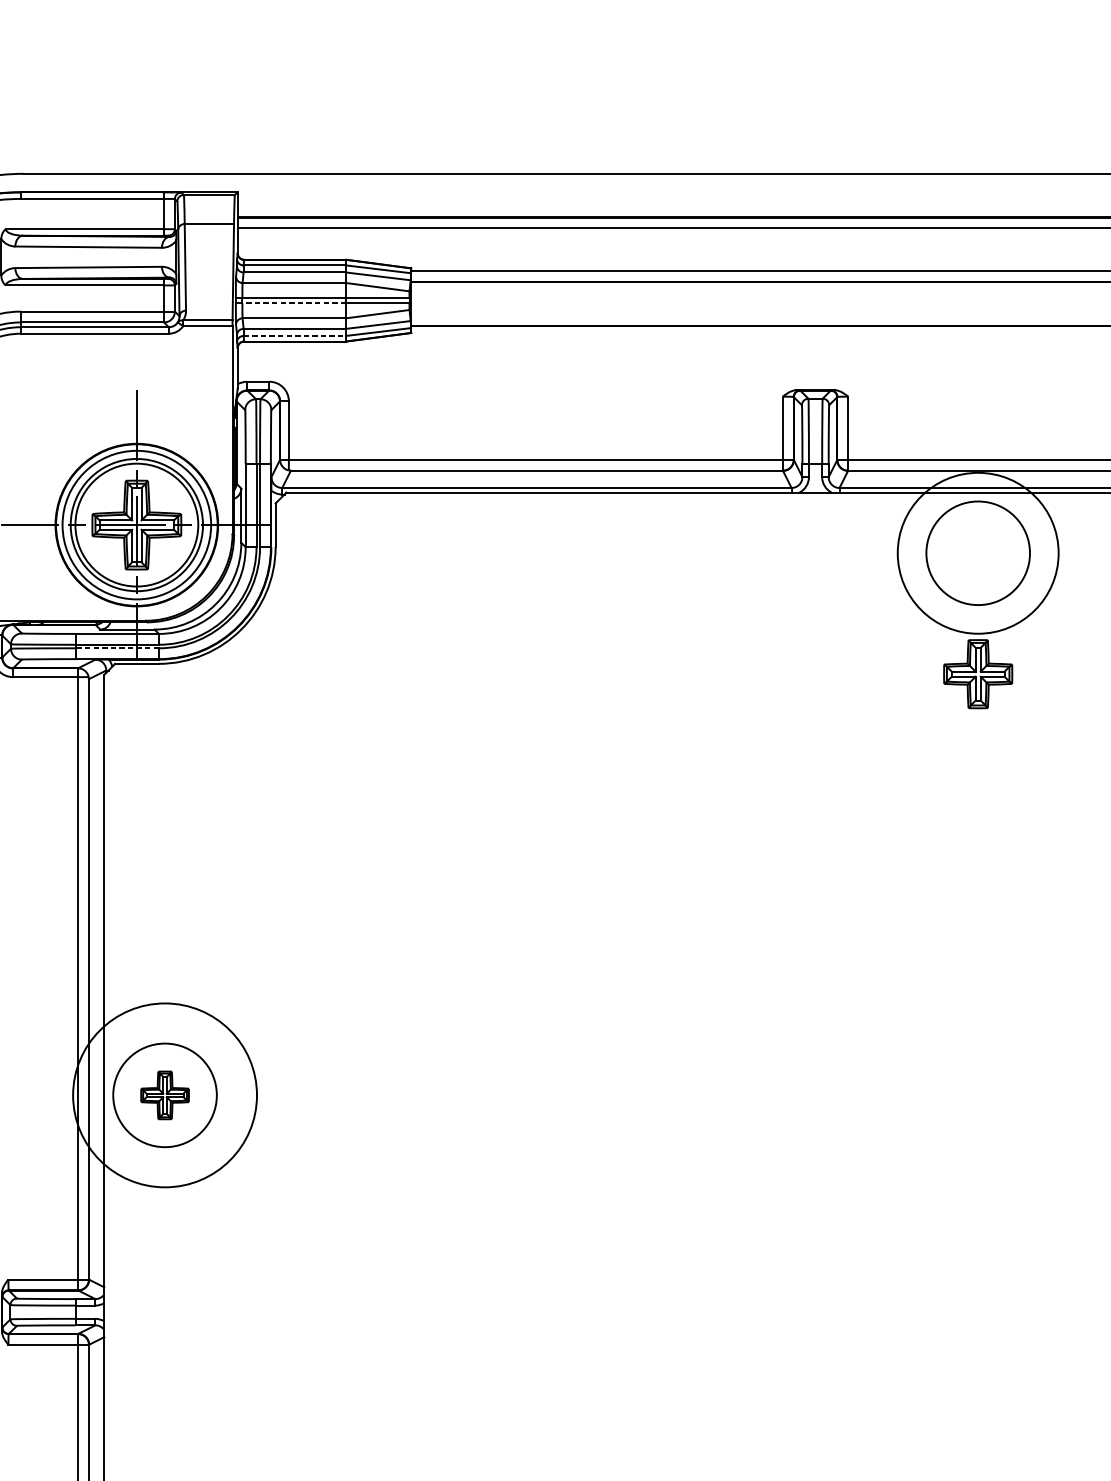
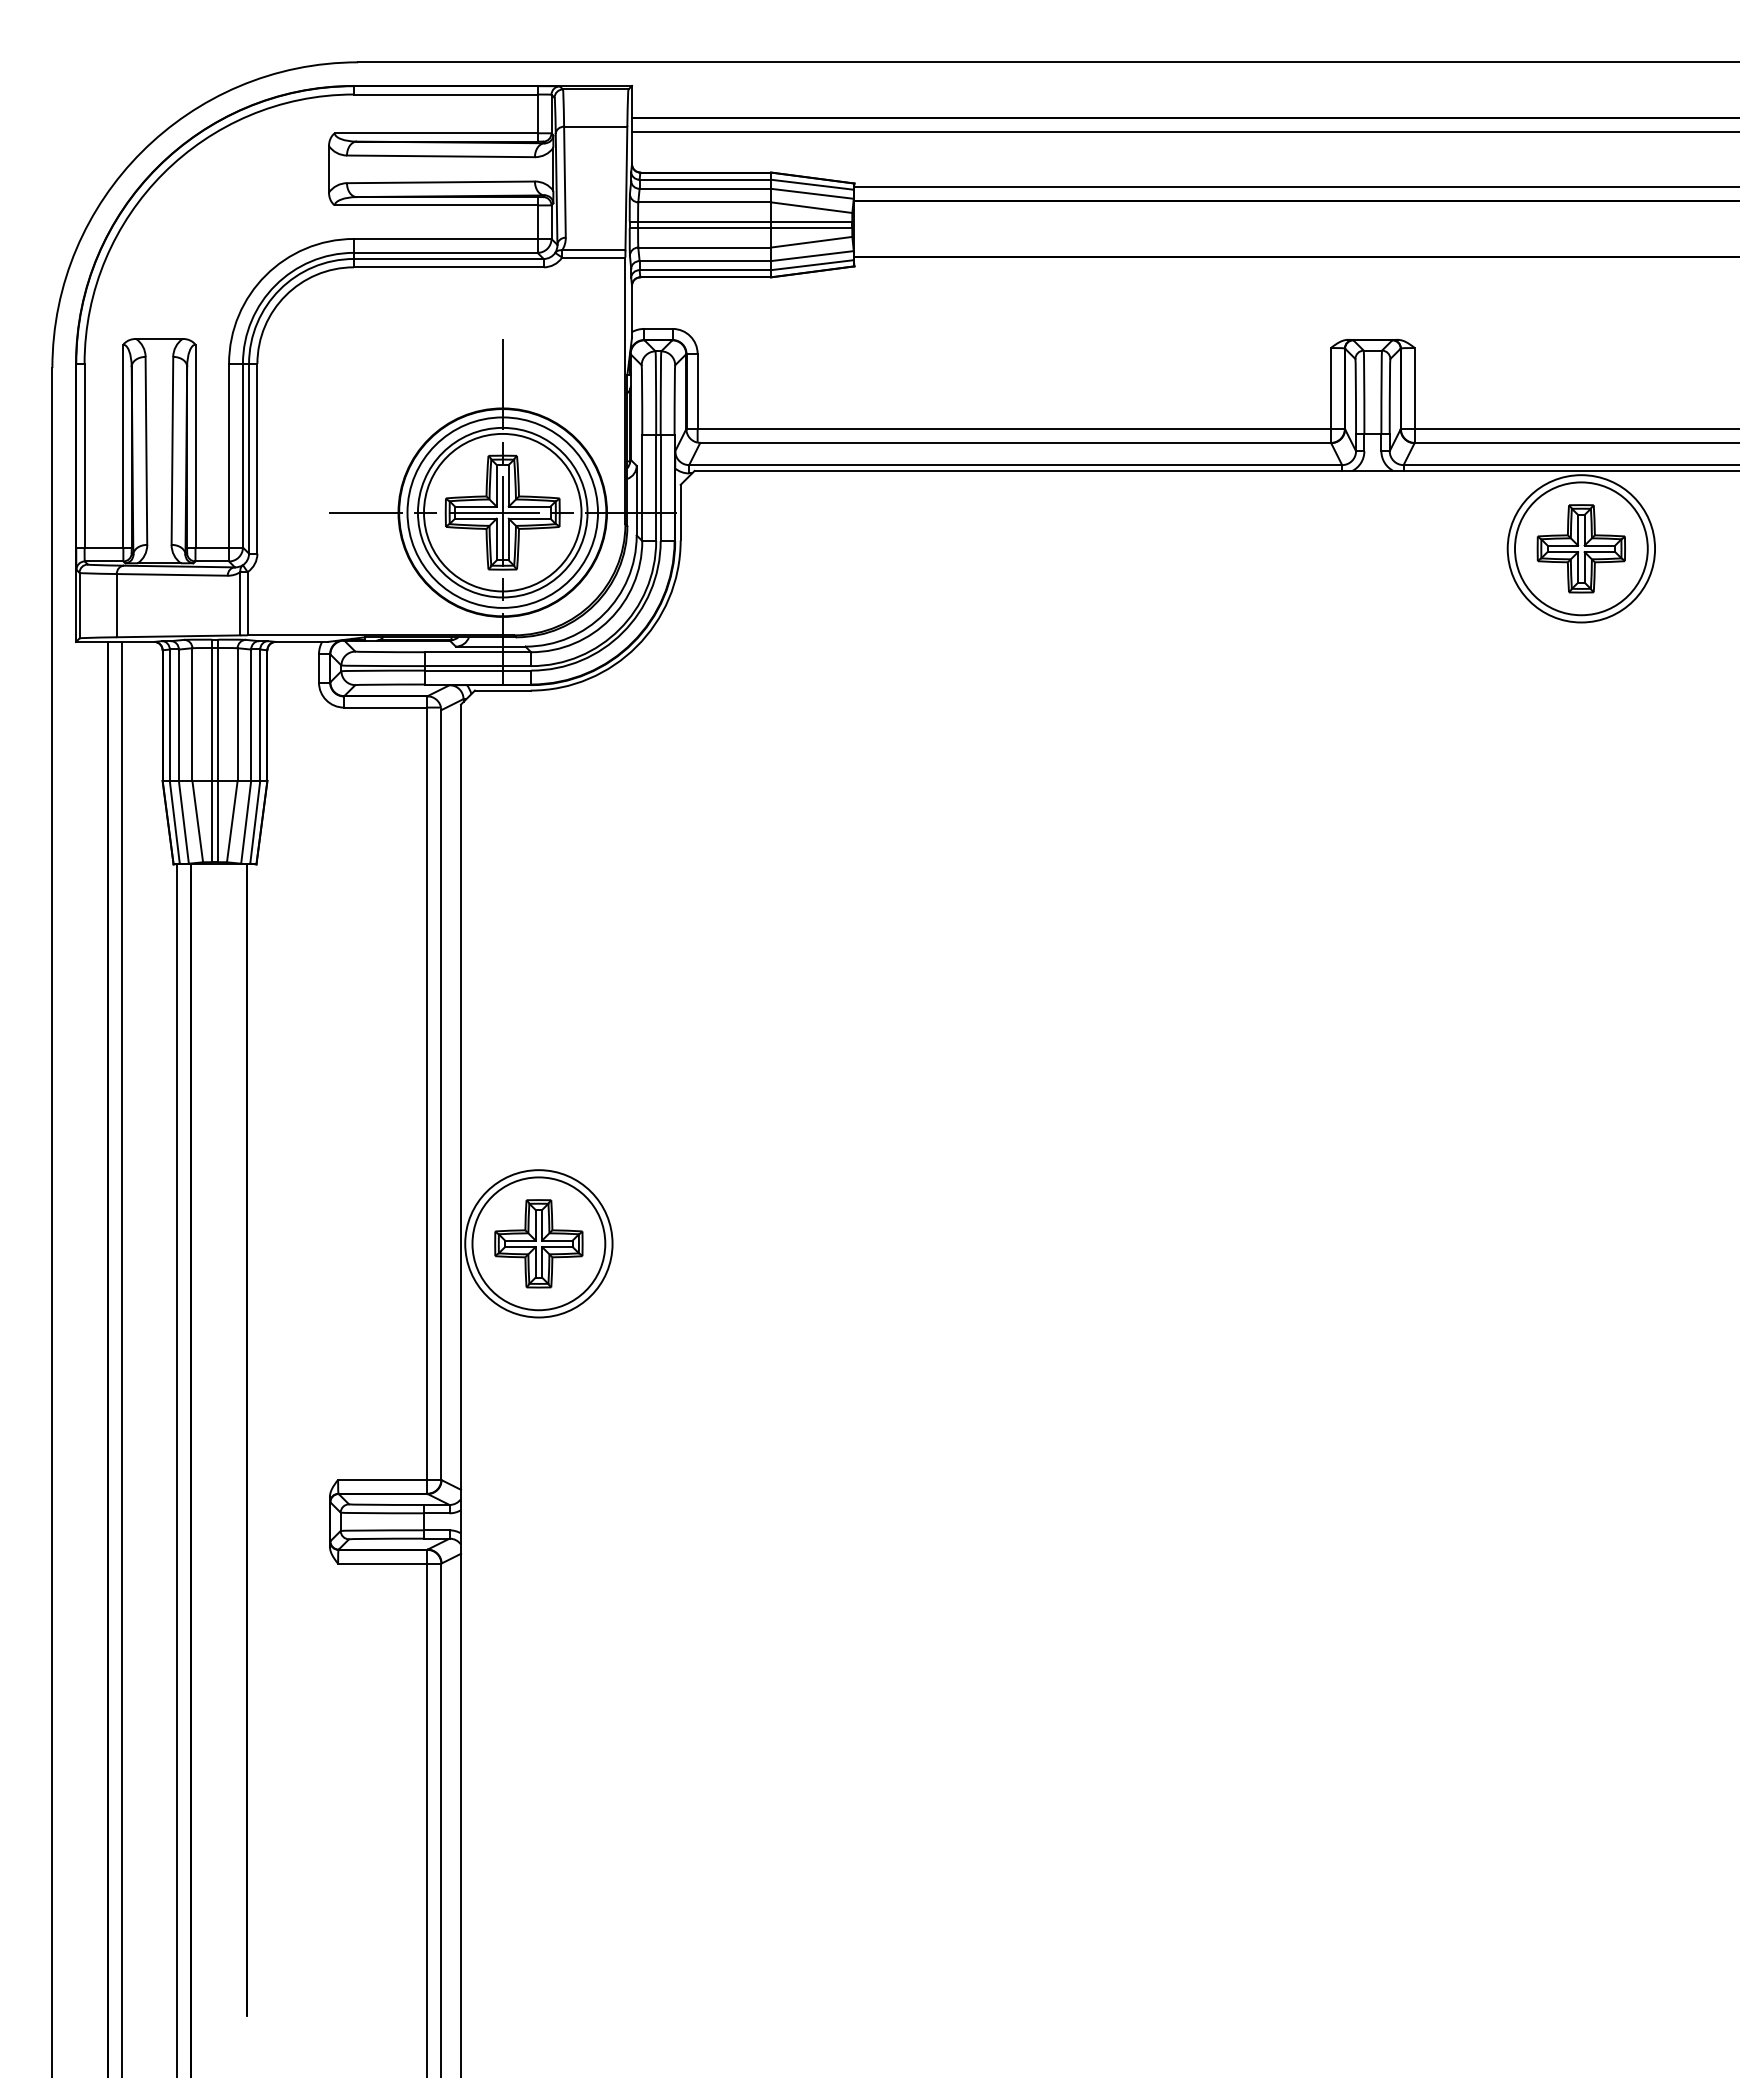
line: (294, 303) -> (704, 228), dashed -> solid
line: (295, 336) -> (705, 270), dashed -> solid
circle: (978, 553) -> (1581, 548), size x0.71
line: (117, 648) -> (477, 670), dashed -> solid
part: (977, 673) -> (1580, 548), moved
circle: (164, 1095) -> (538, 1243), size x0.62
part: (164, 1095) -> (538, 1243), size x1.43

